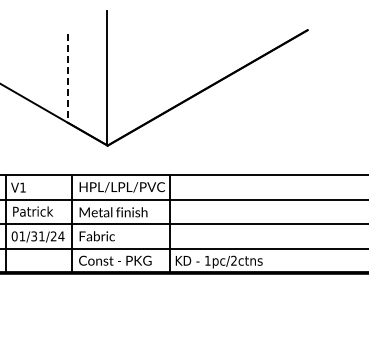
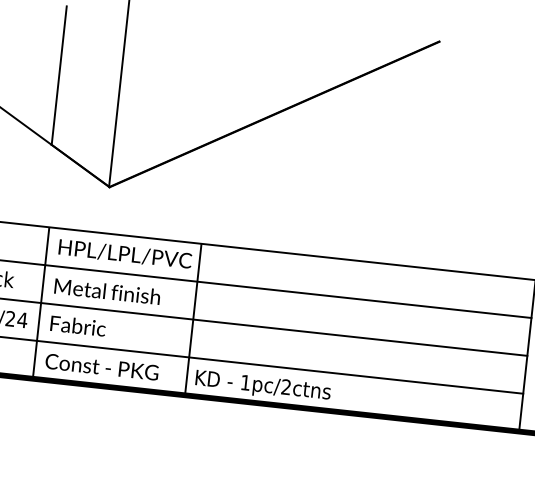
line: (67, 78) -> (58, 76), dashed -> solid

